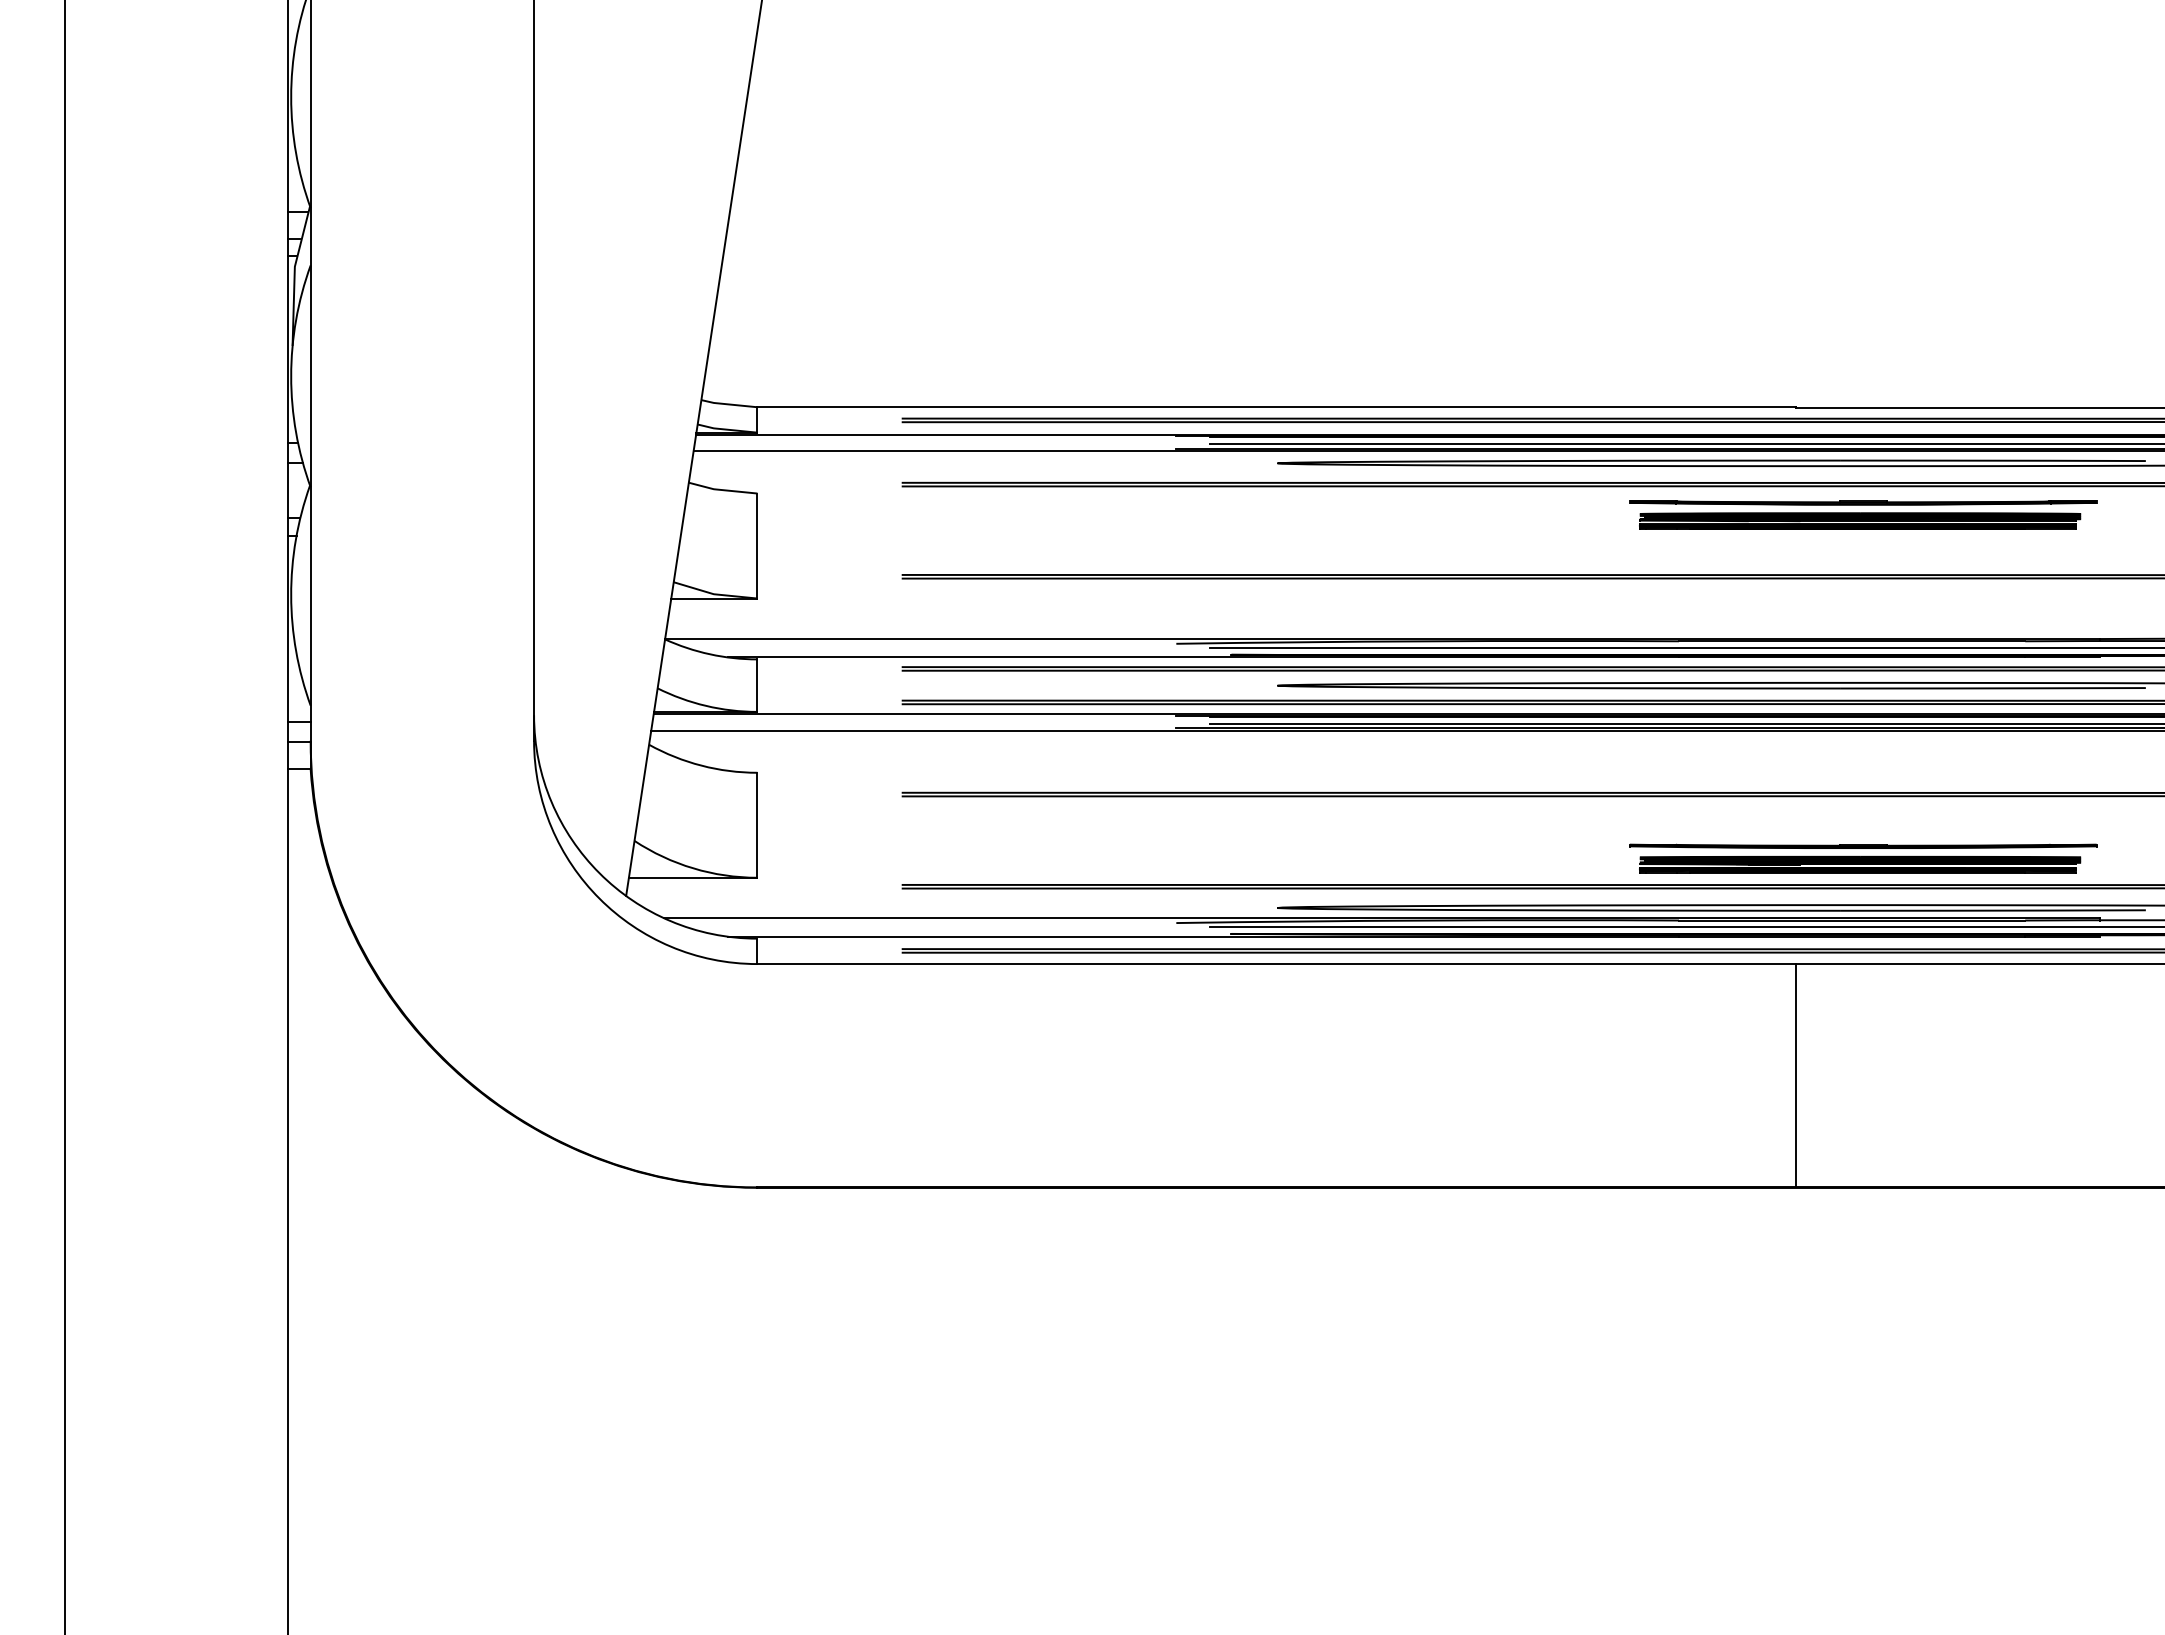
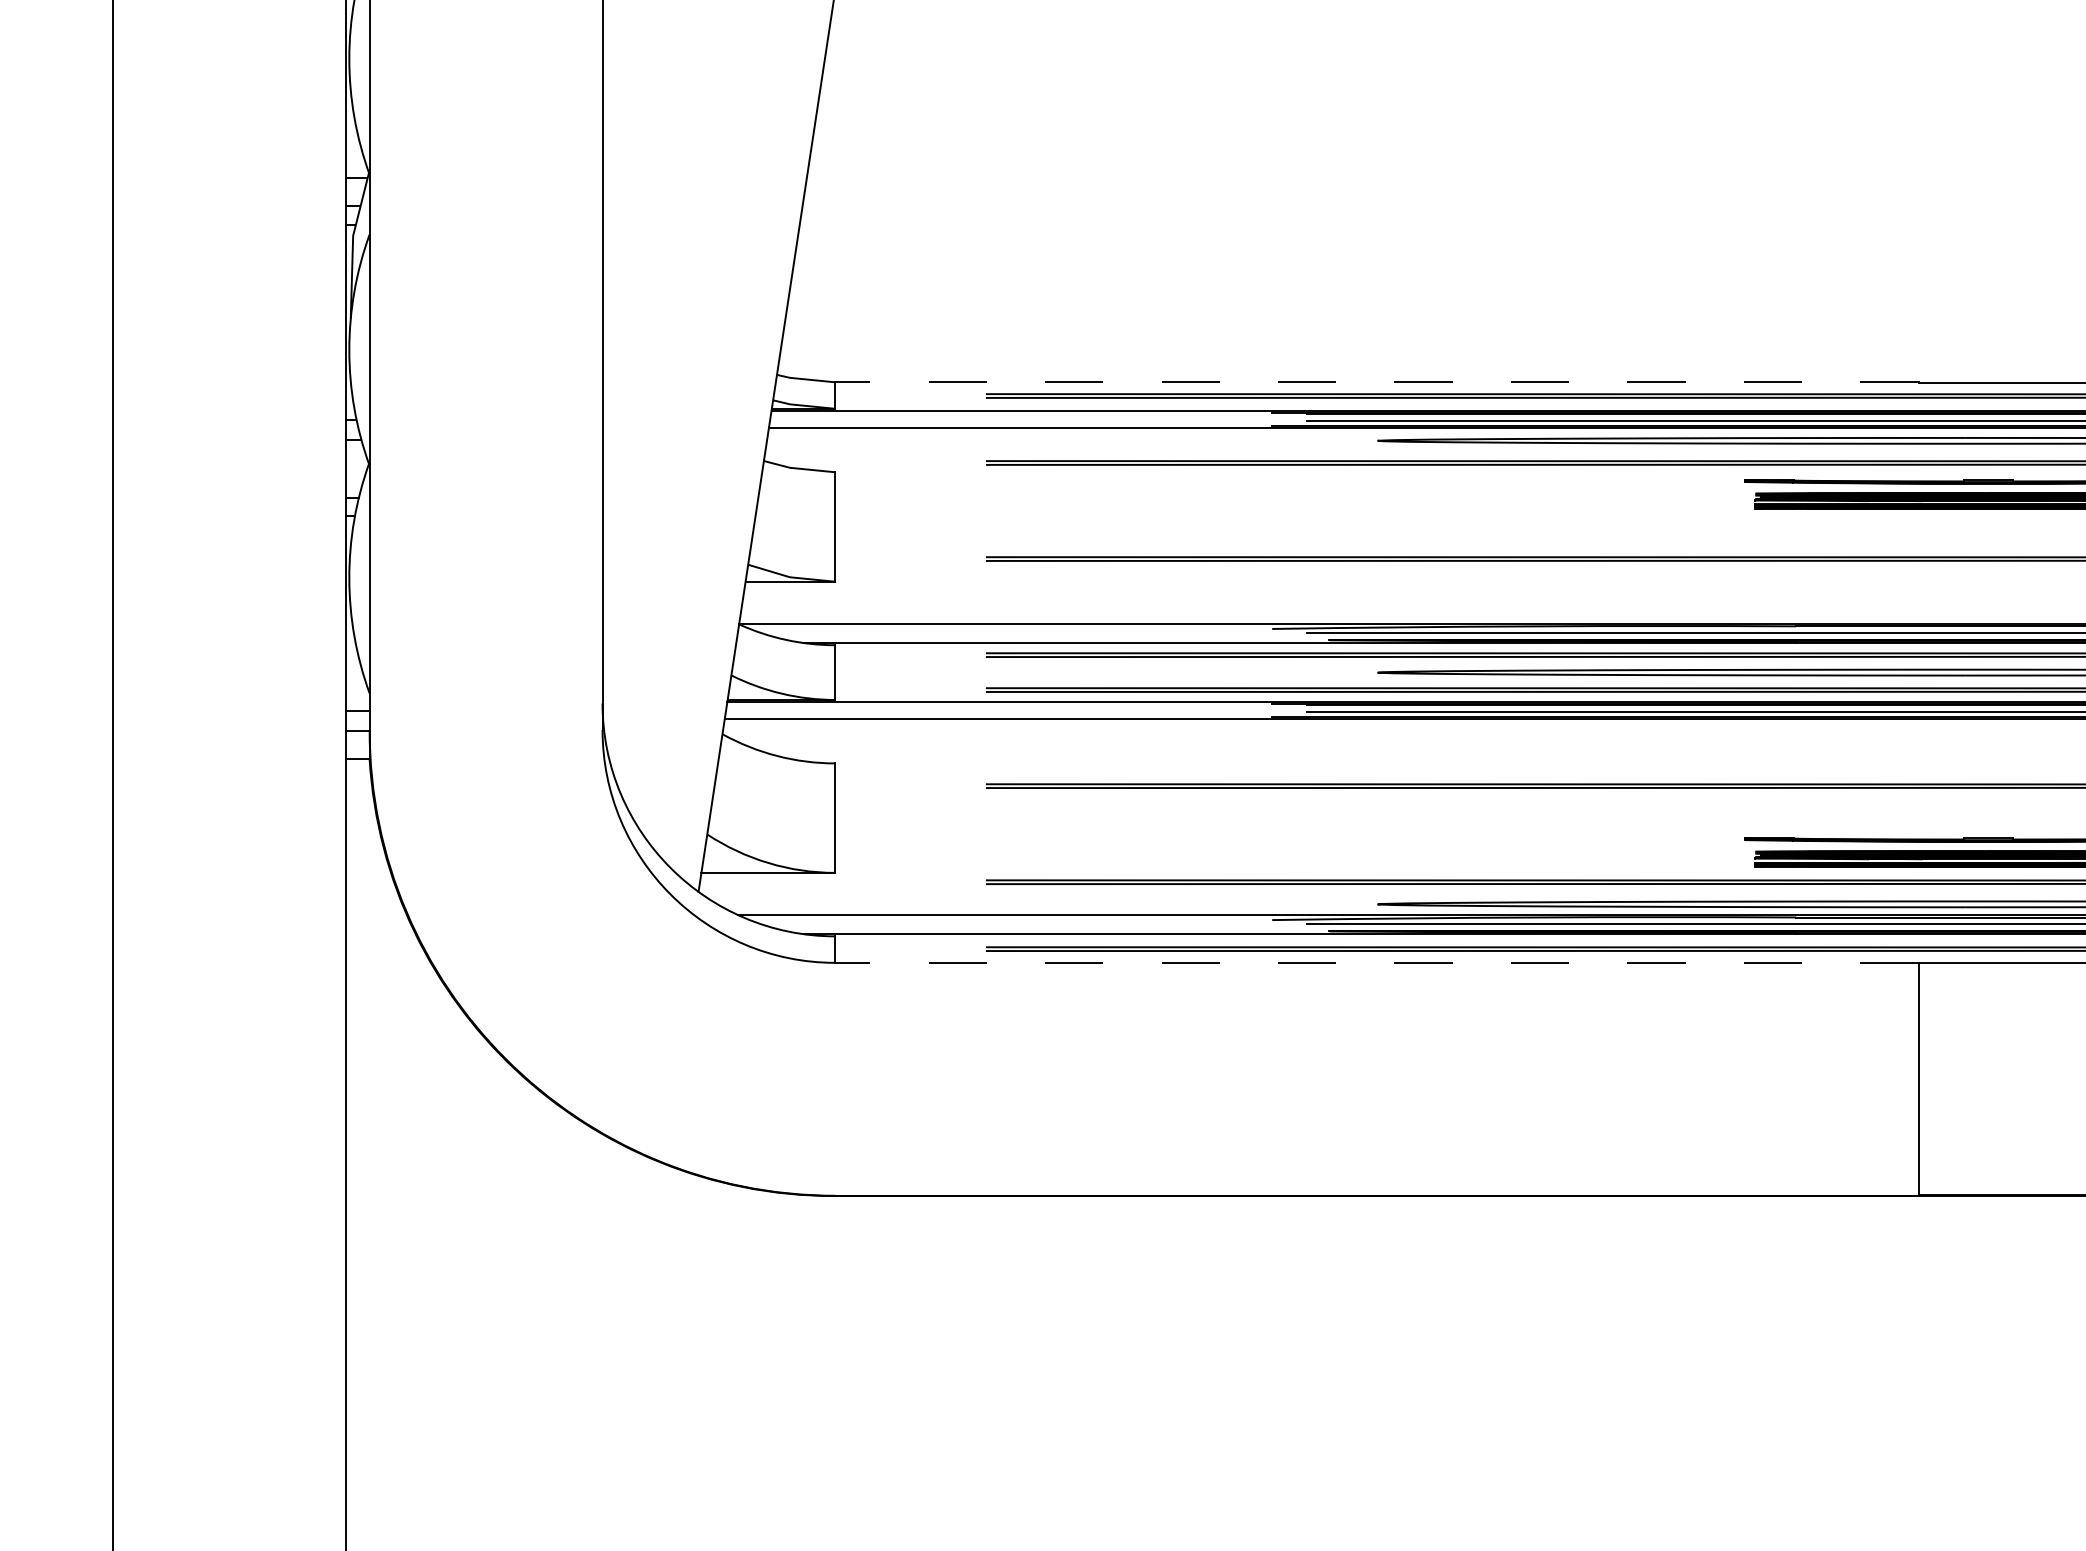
line: (1276, 407) -> (1376, 382), solid -> dashed
line: (1276, 964) -> (1376, 963), solid -> dashed

